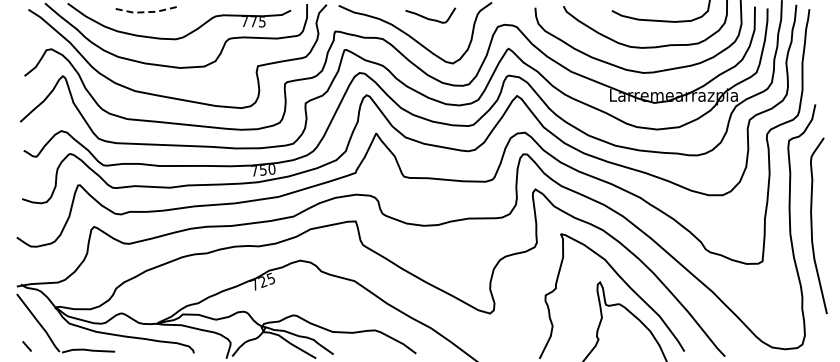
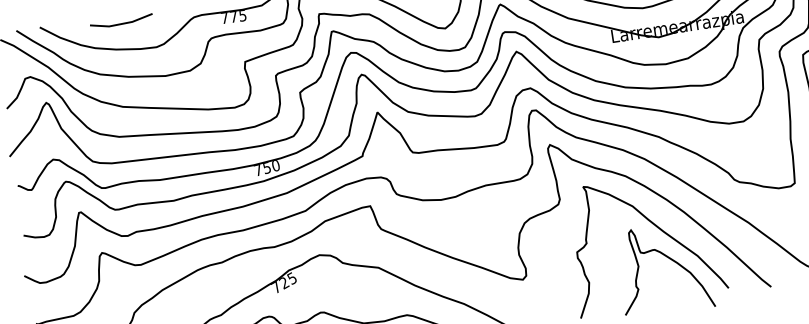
line: (146, 12) -> (122, 24), dashed -> solid

